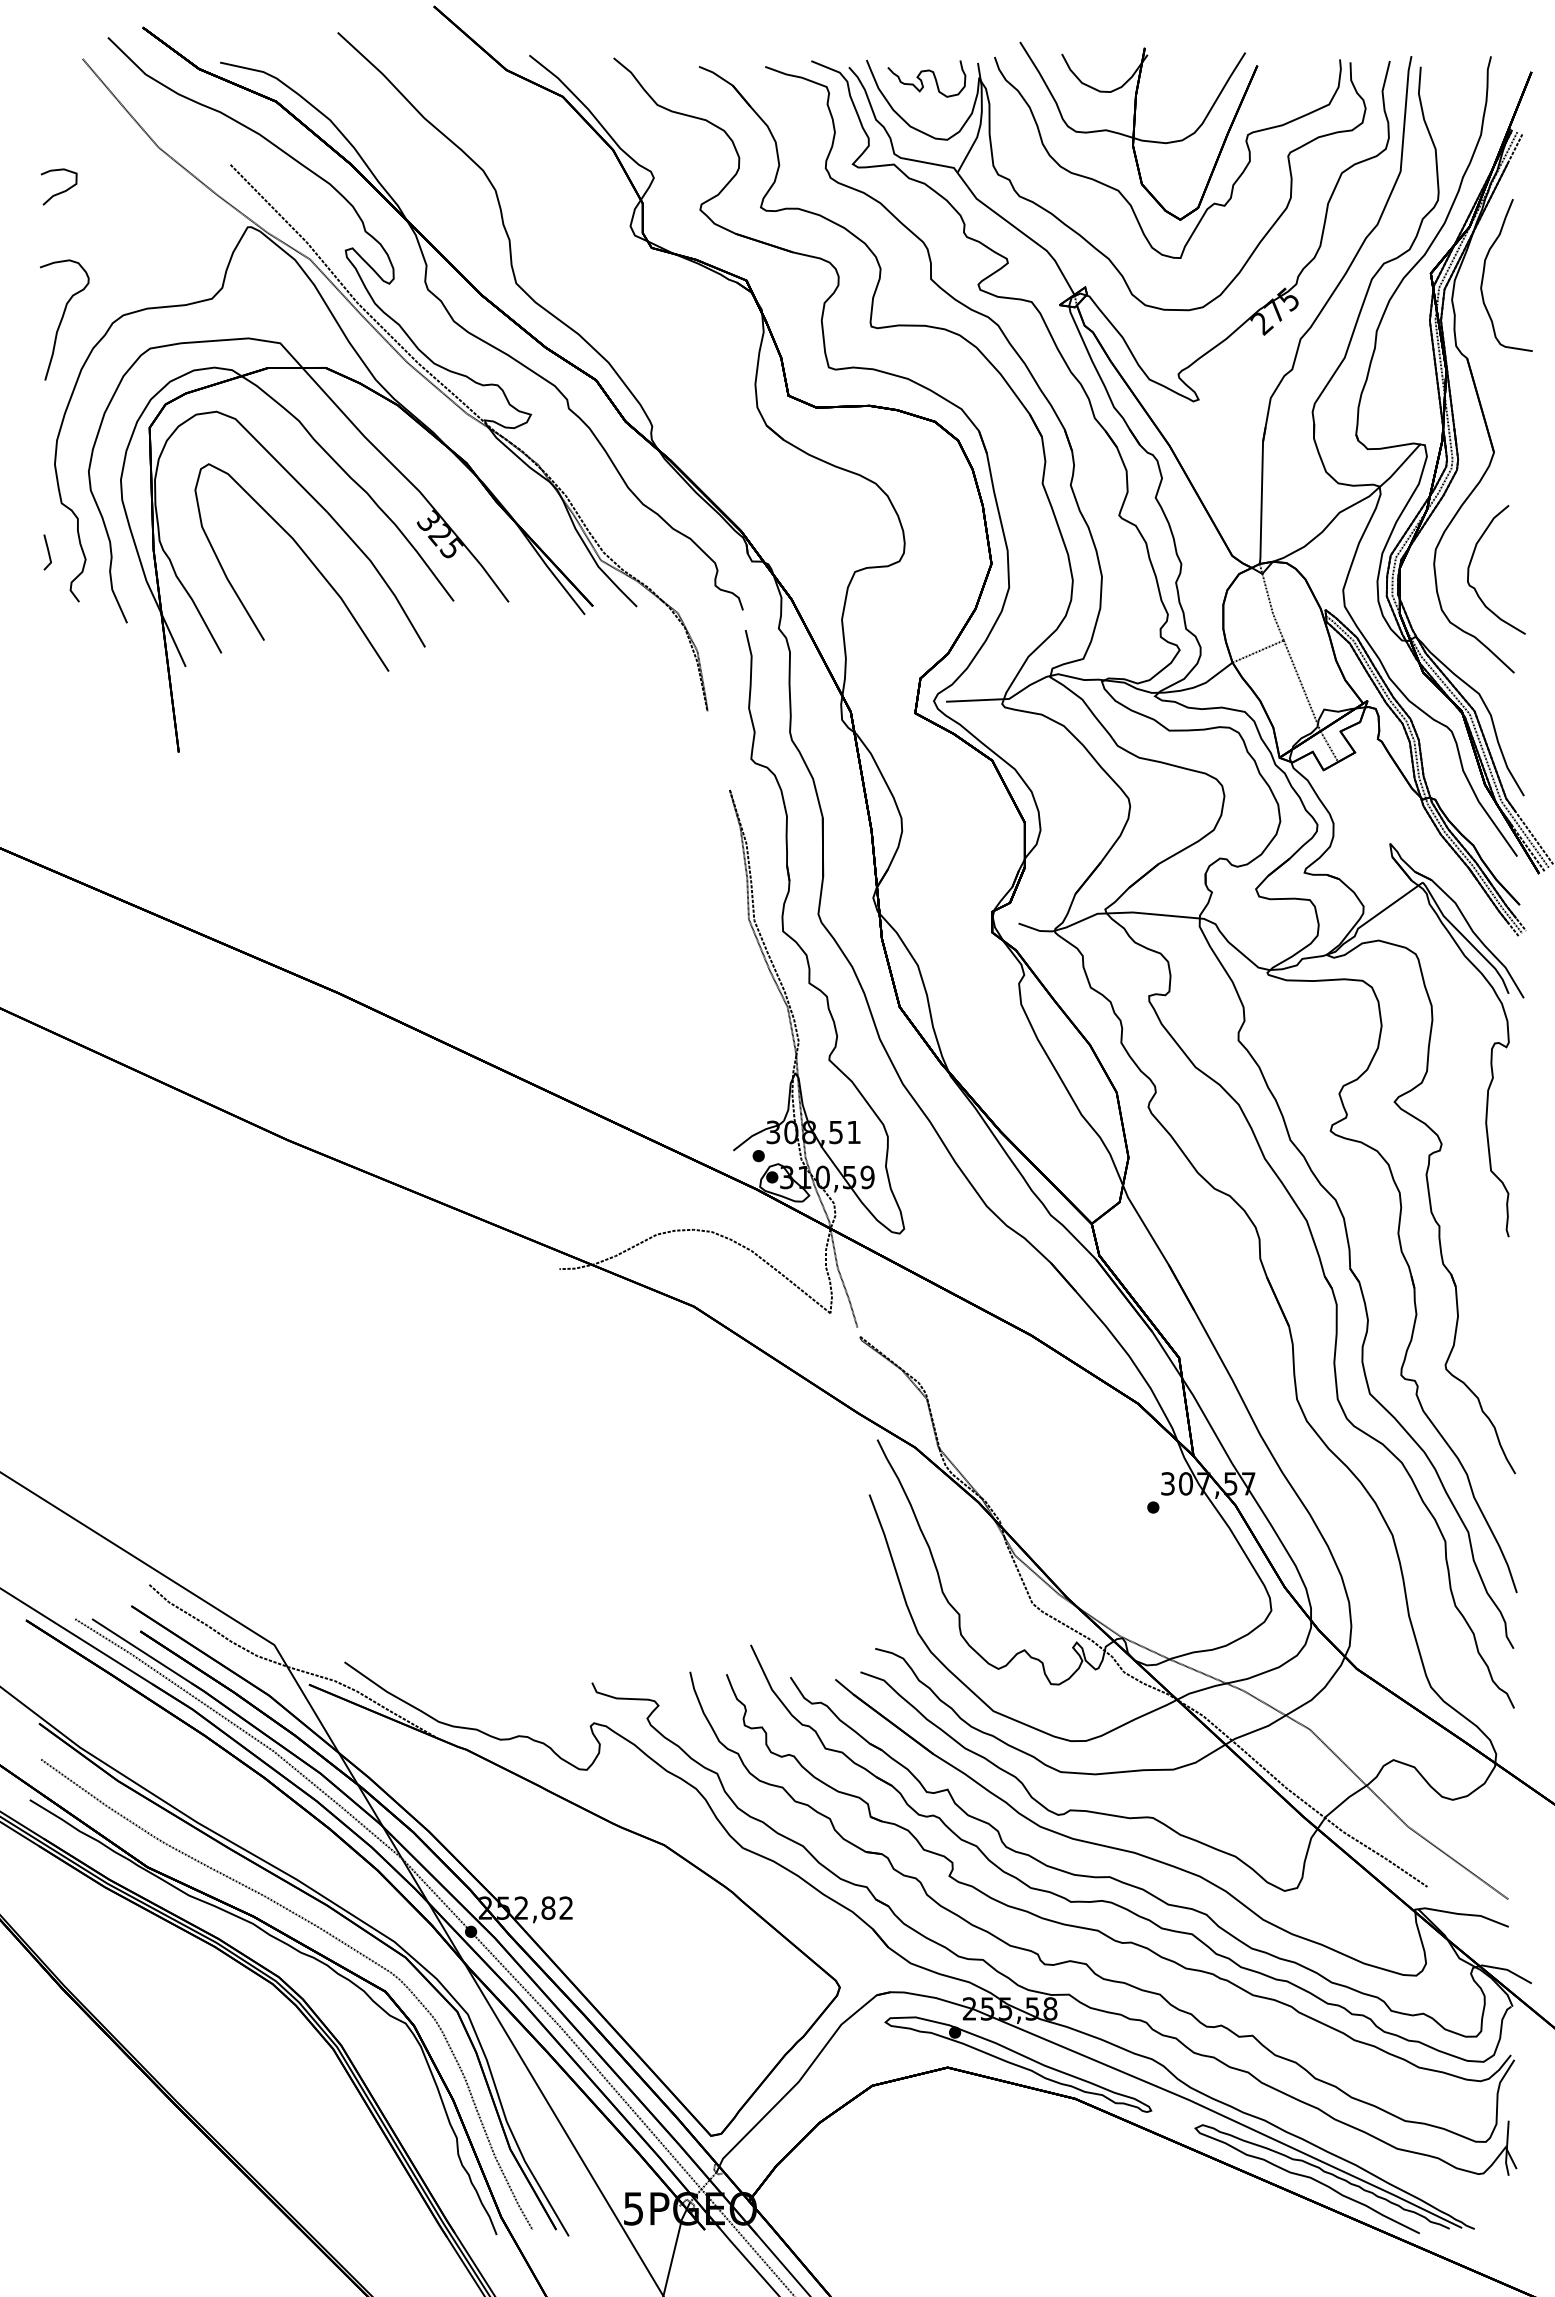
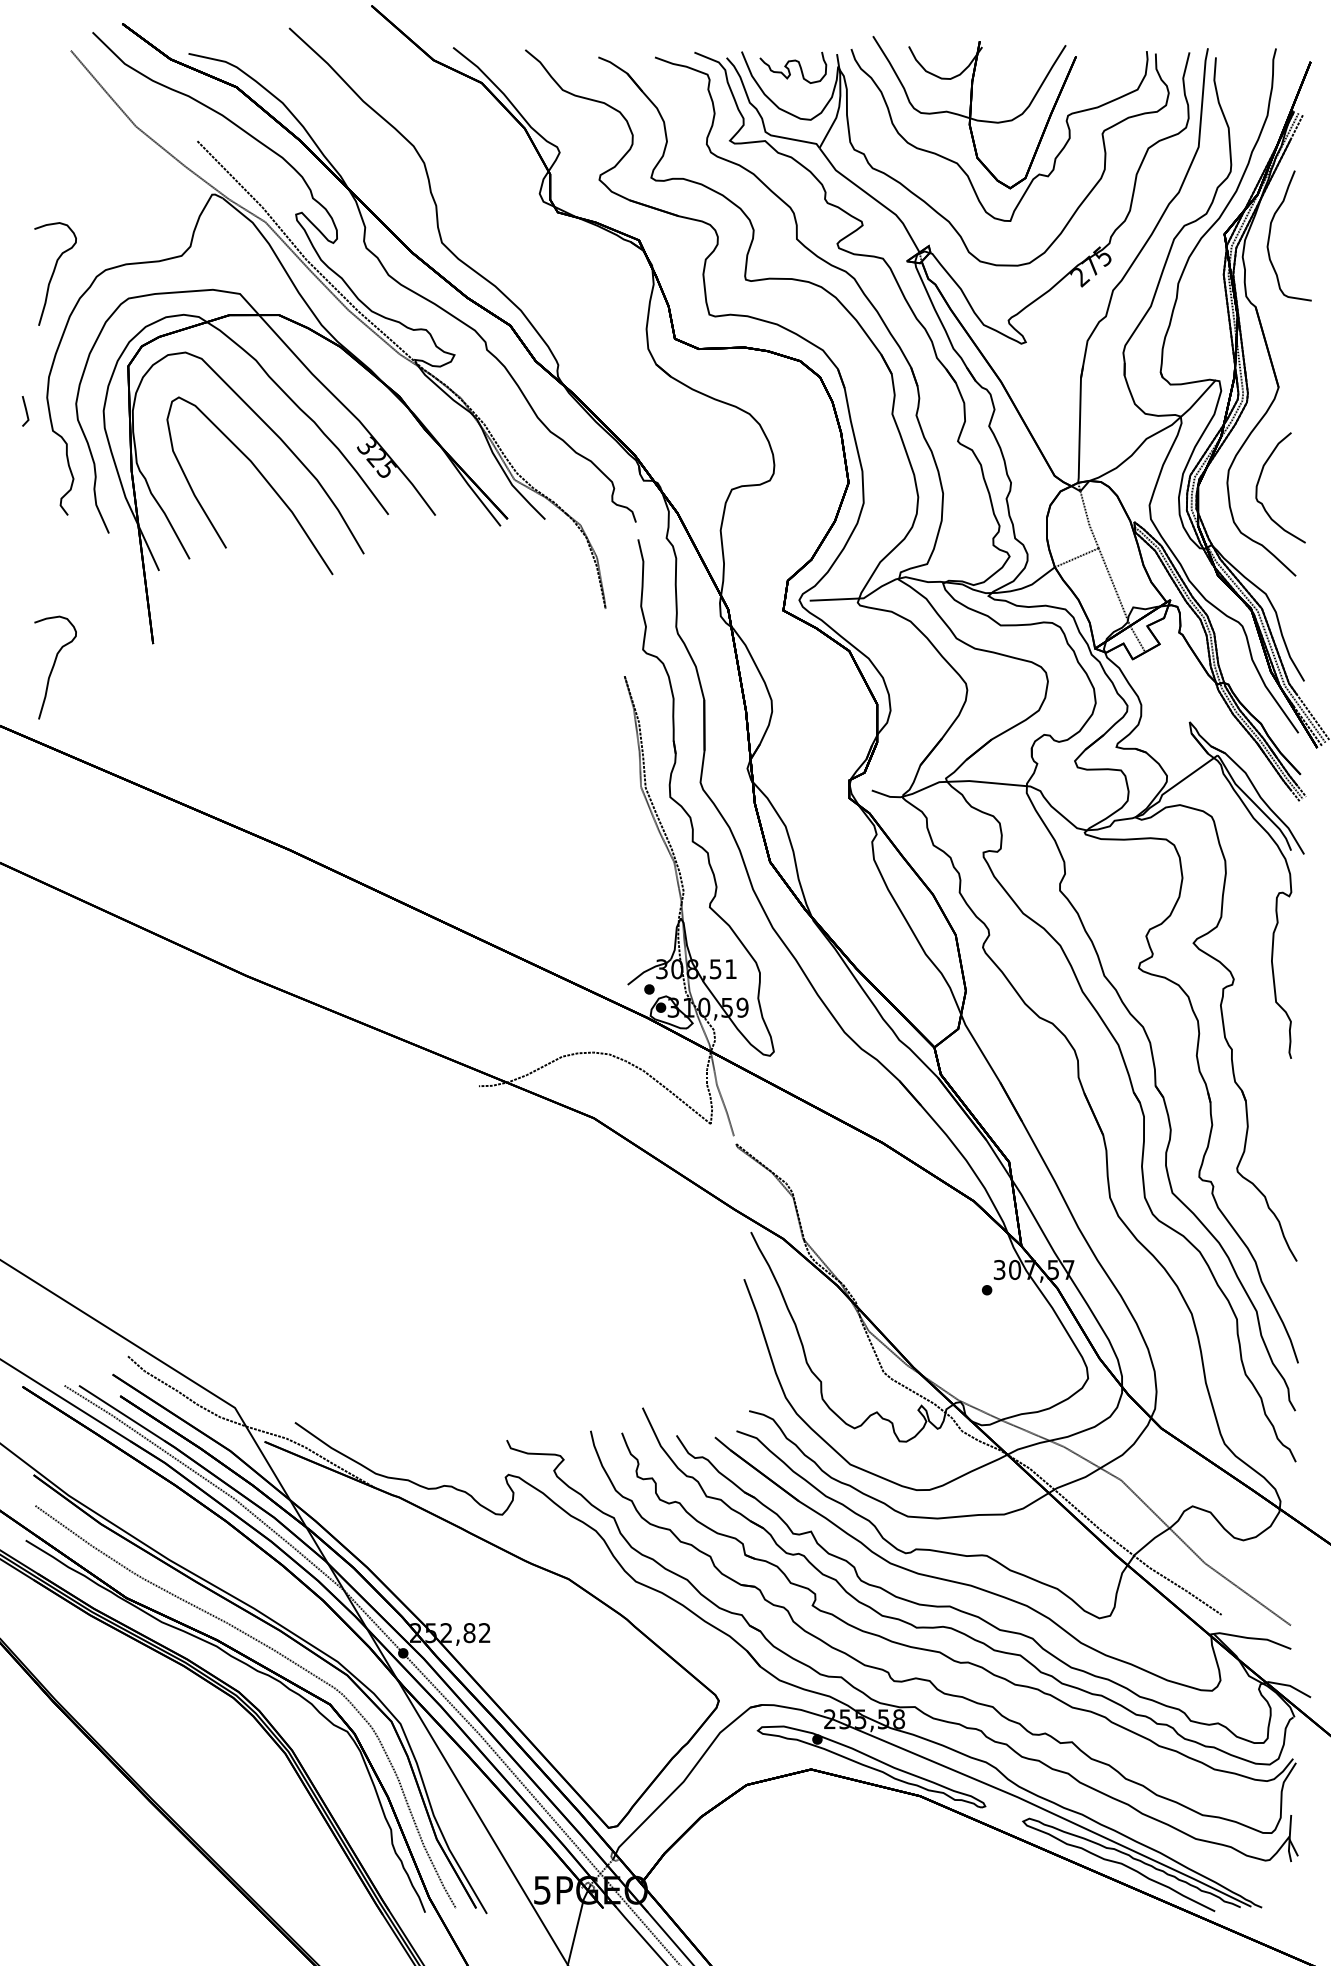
curve: (61, 191) -> (52, 164), removed
line: (47, 552) -> (25, 411), moved
curve: (63, 778) -> (54, 666), added

